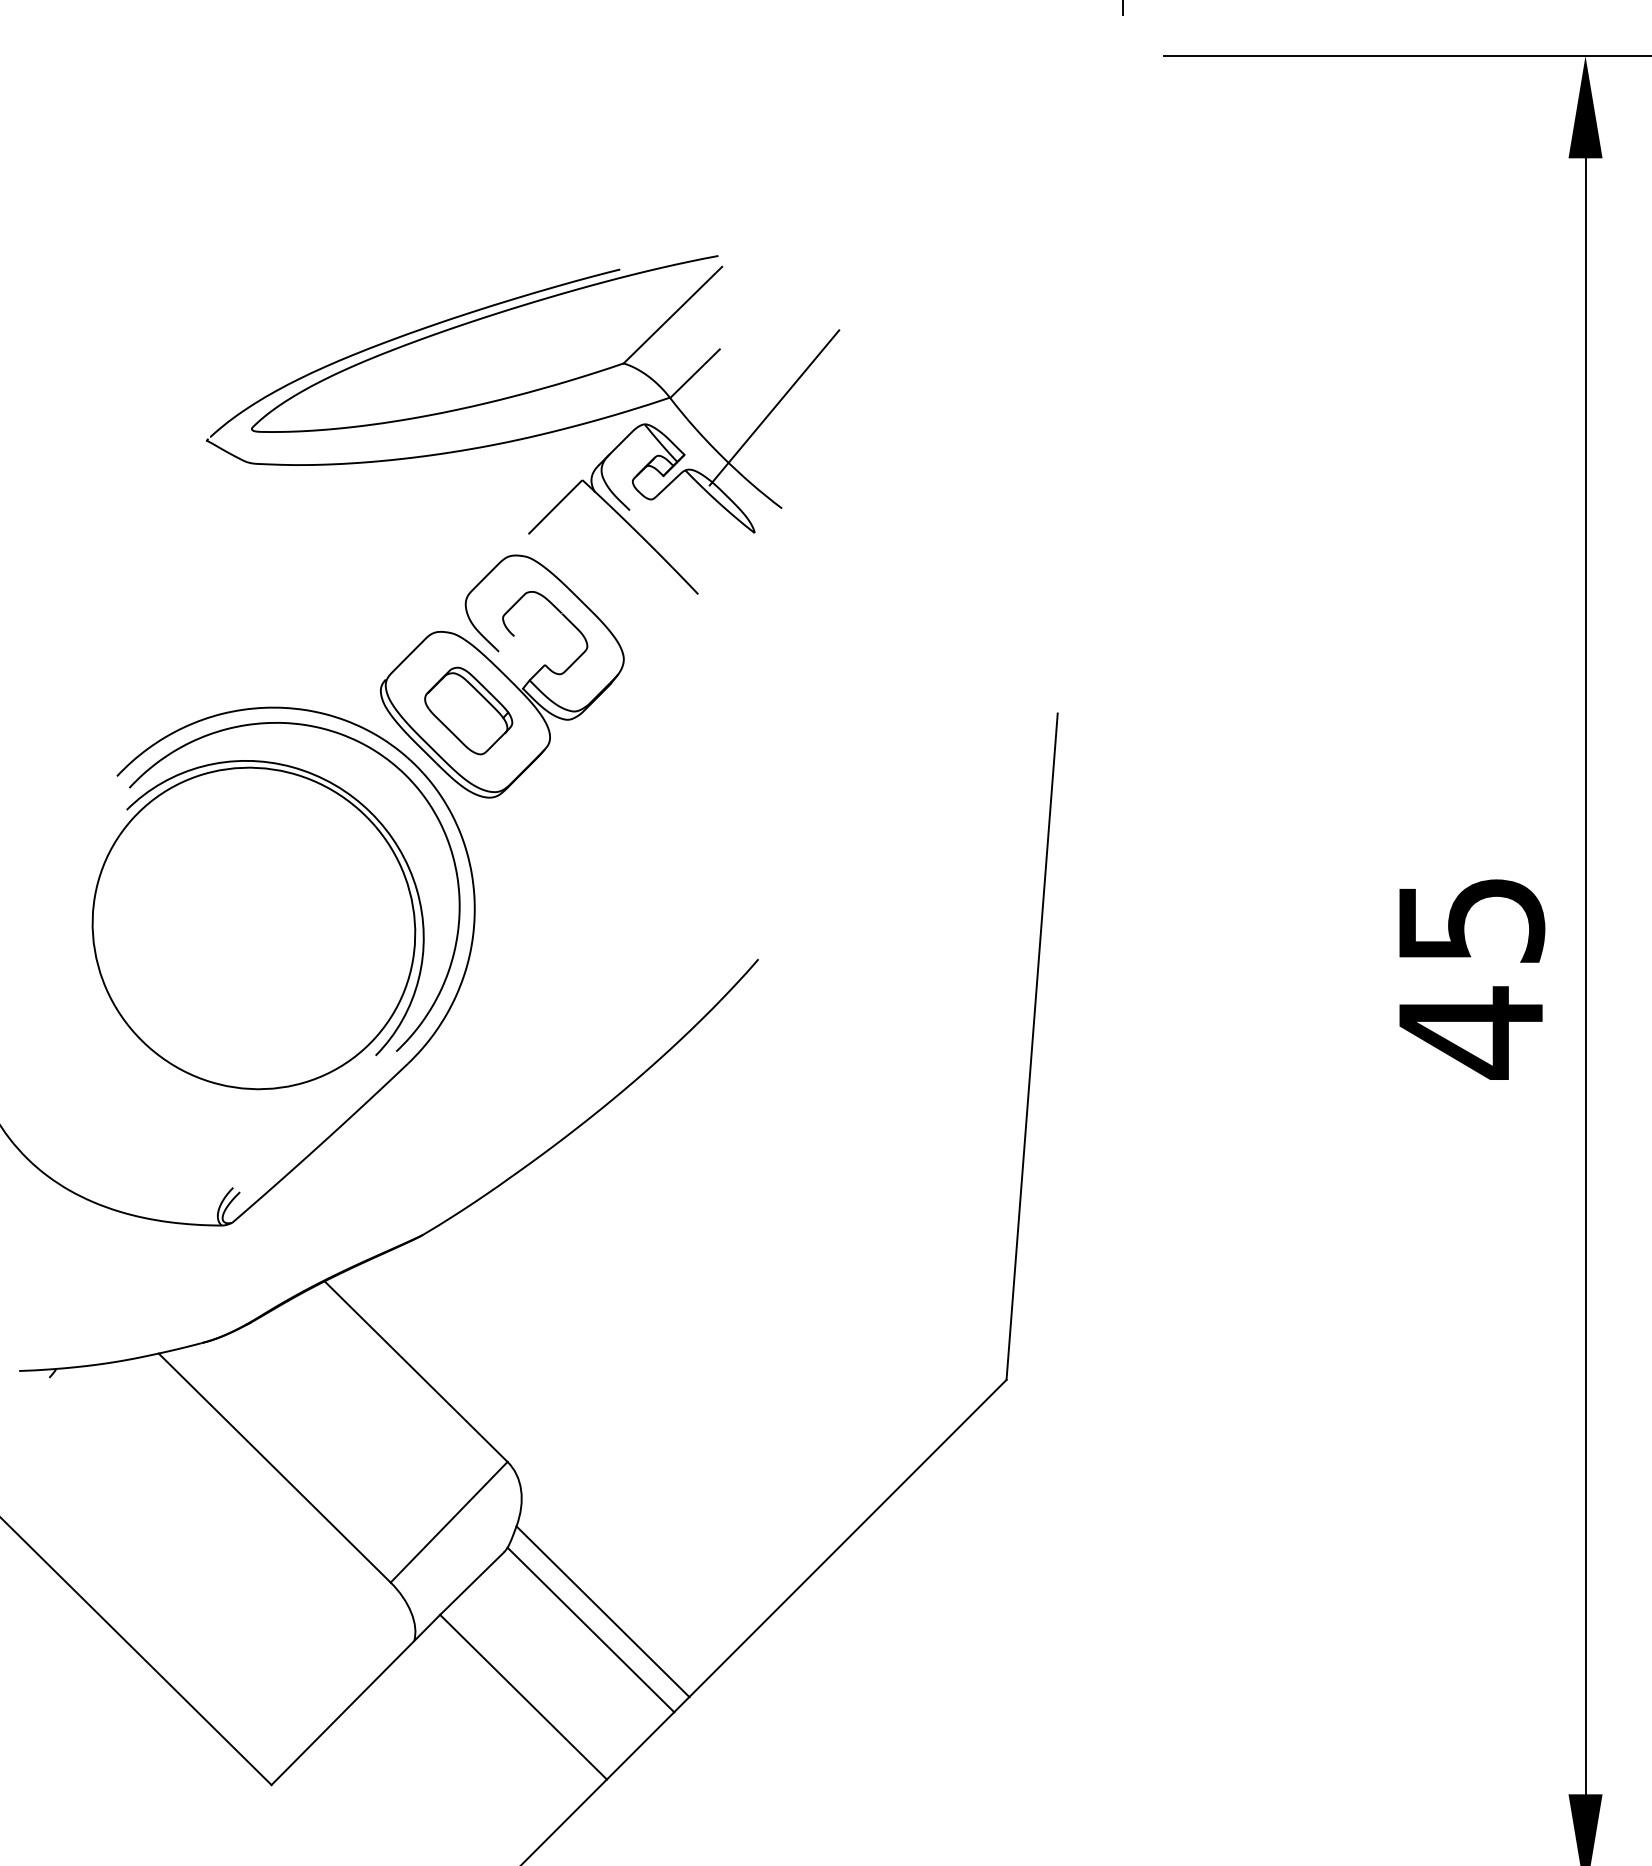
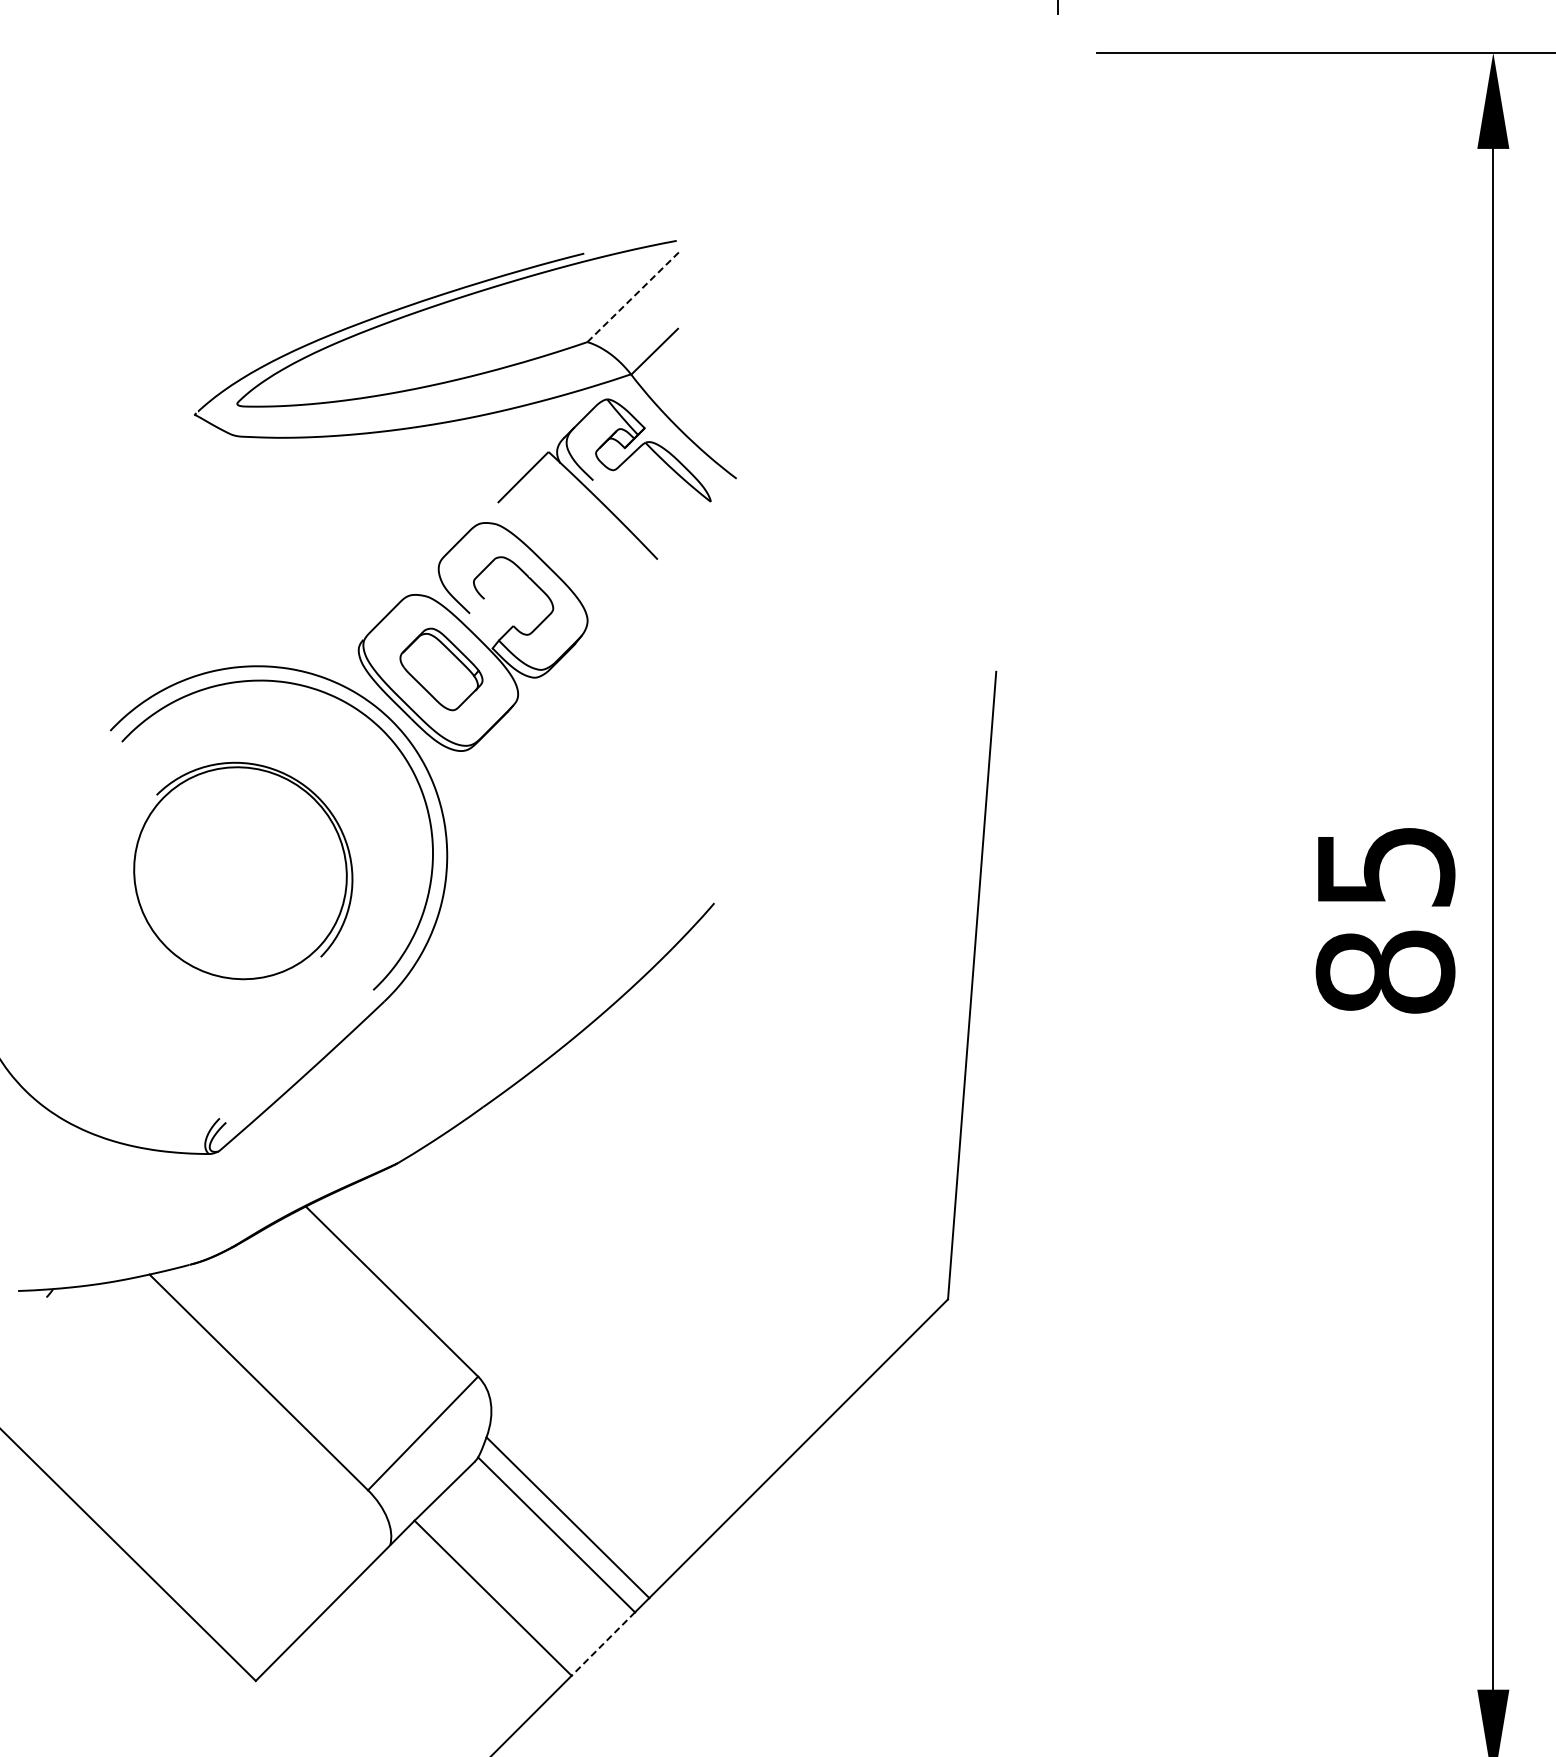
line: (672, 315) -> (633, 296), solid -> dashed
line: (774, 407) -> (729, 383), removed
part: (258, 924) -> (243, 870), size x0.7
text: (1471, 1032) -> (1385, 972), 45 -> 85
line: (640, 1746) -> (603, 1644), solid -> dashed

